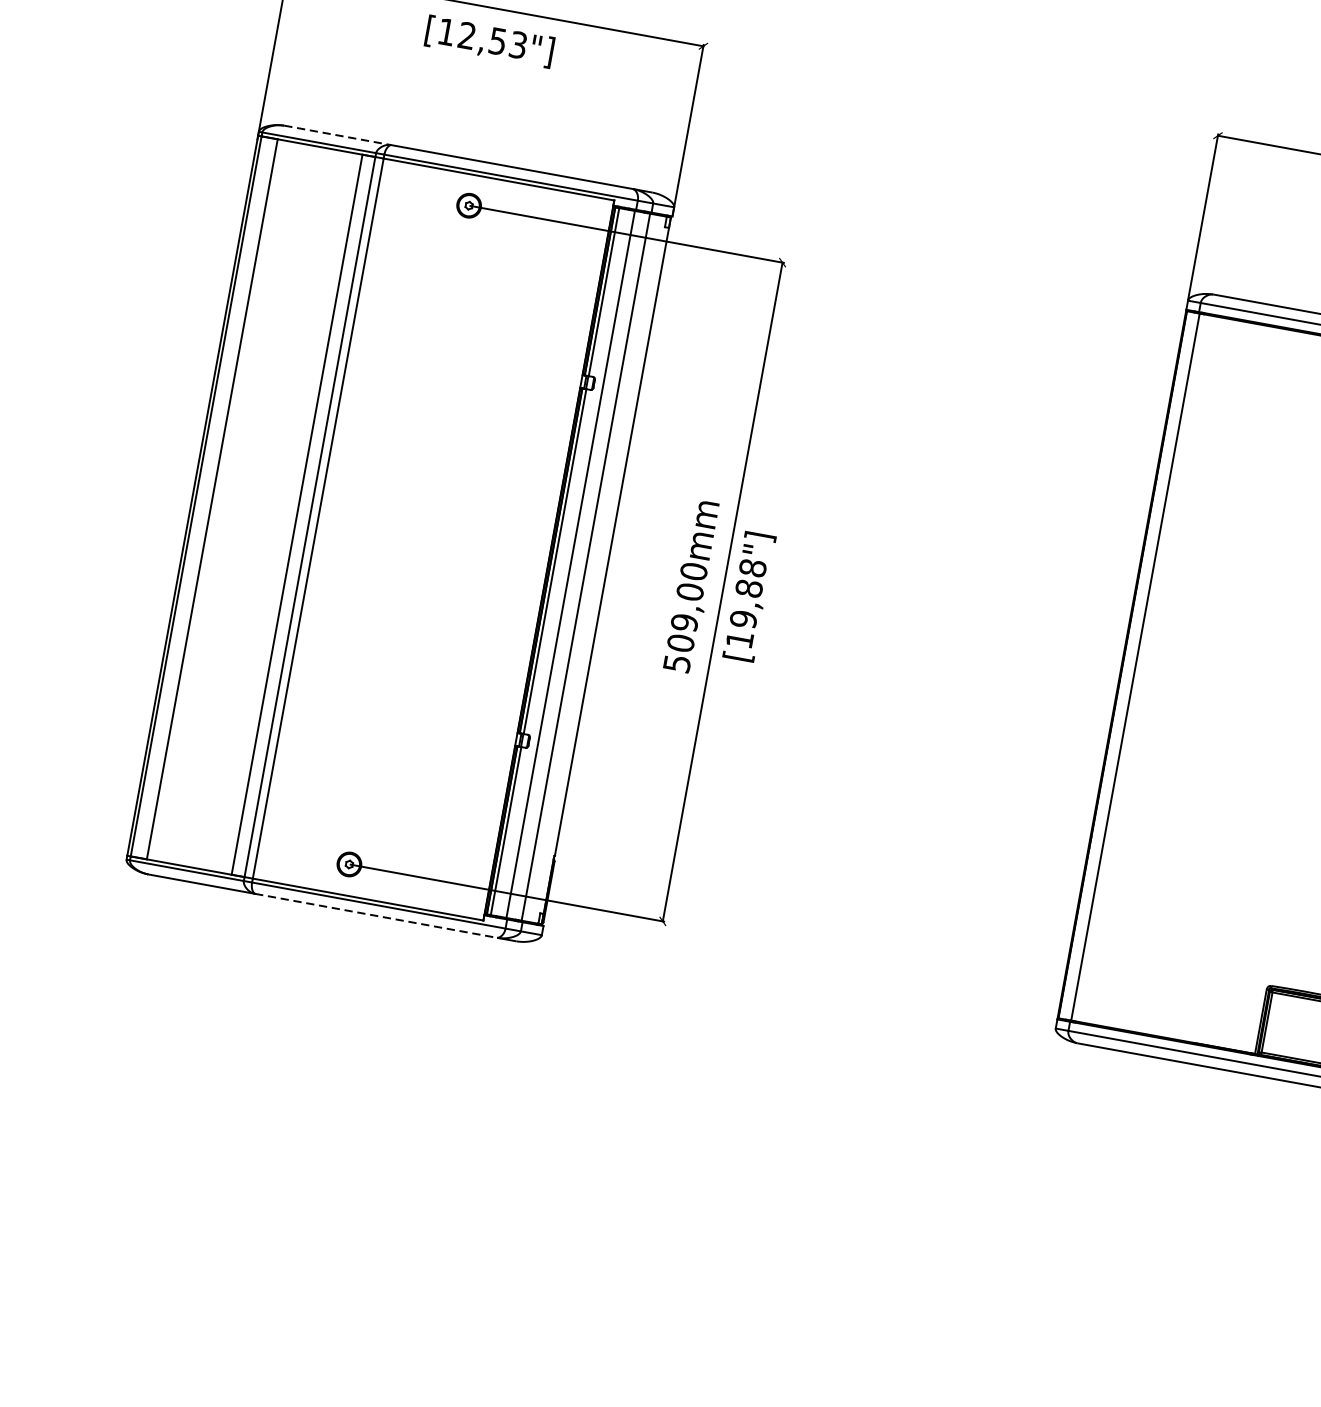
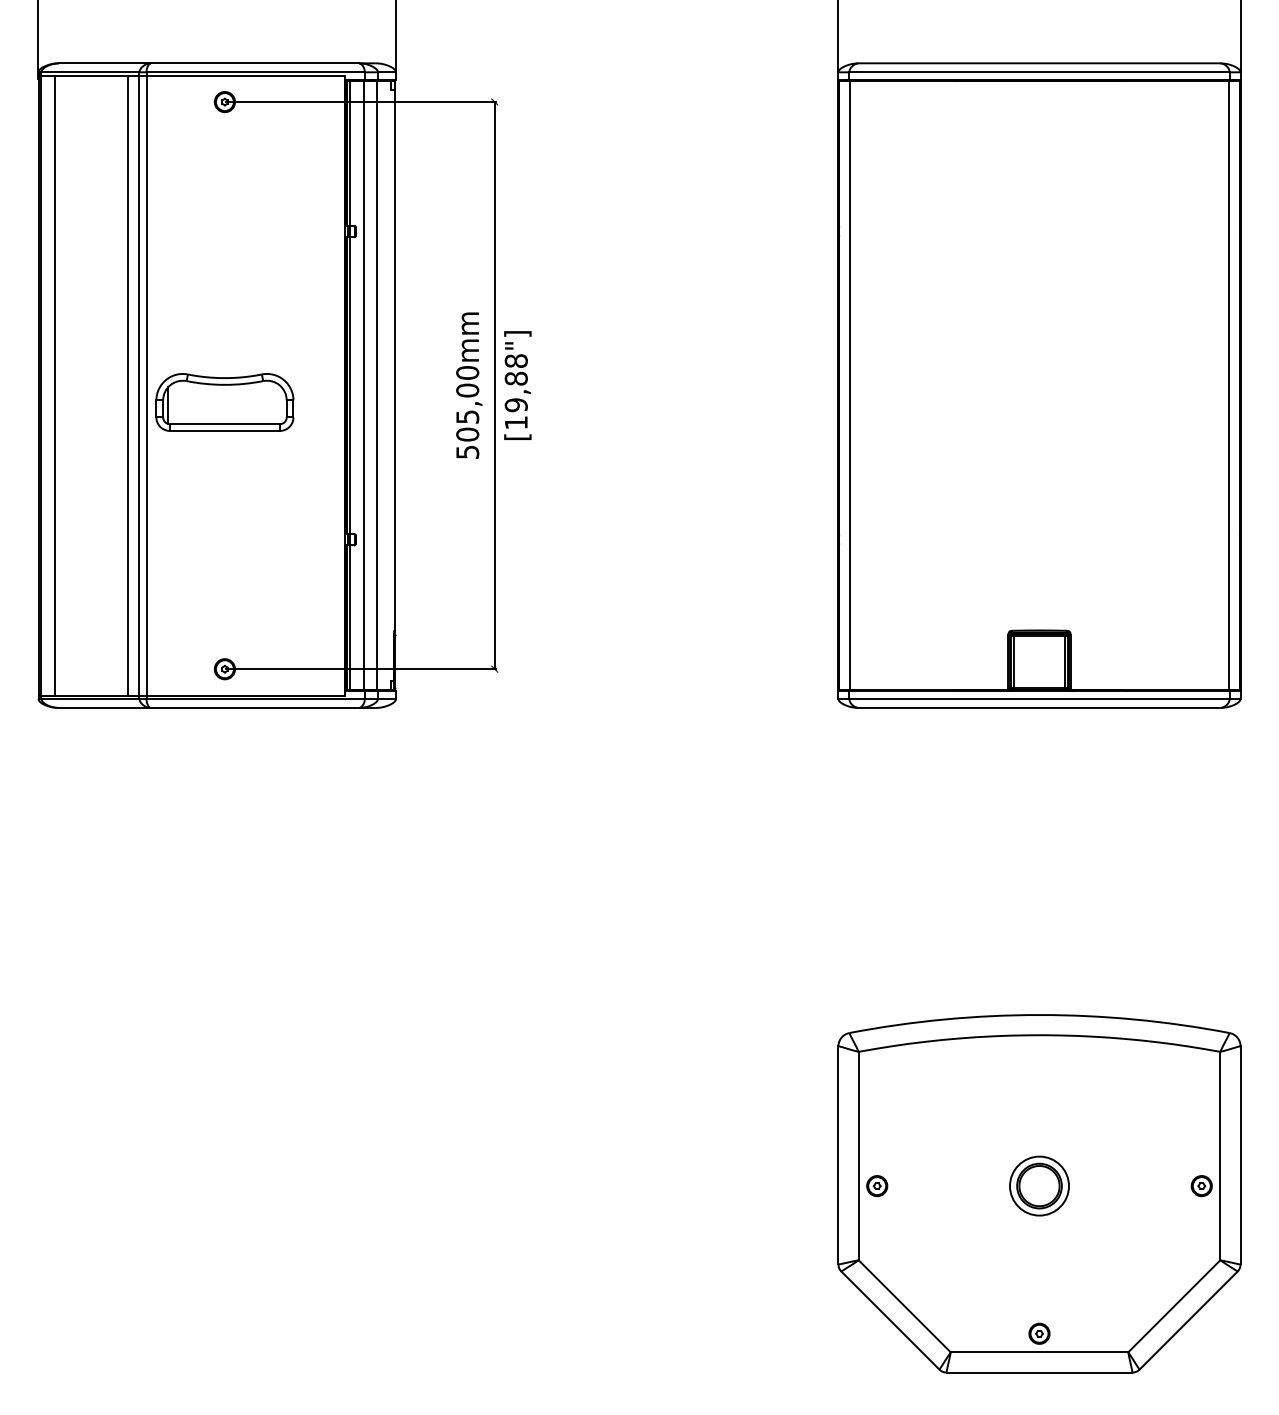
line: (338, 135) -> (105, 63), dashed -> solid
part: (405, 554) -> (224, 402), added
text: (684, 622) -> (467, 416), 509,00mm -> 505,00mm
line: (376, 915) -> (255, 707), dashed -> solid

